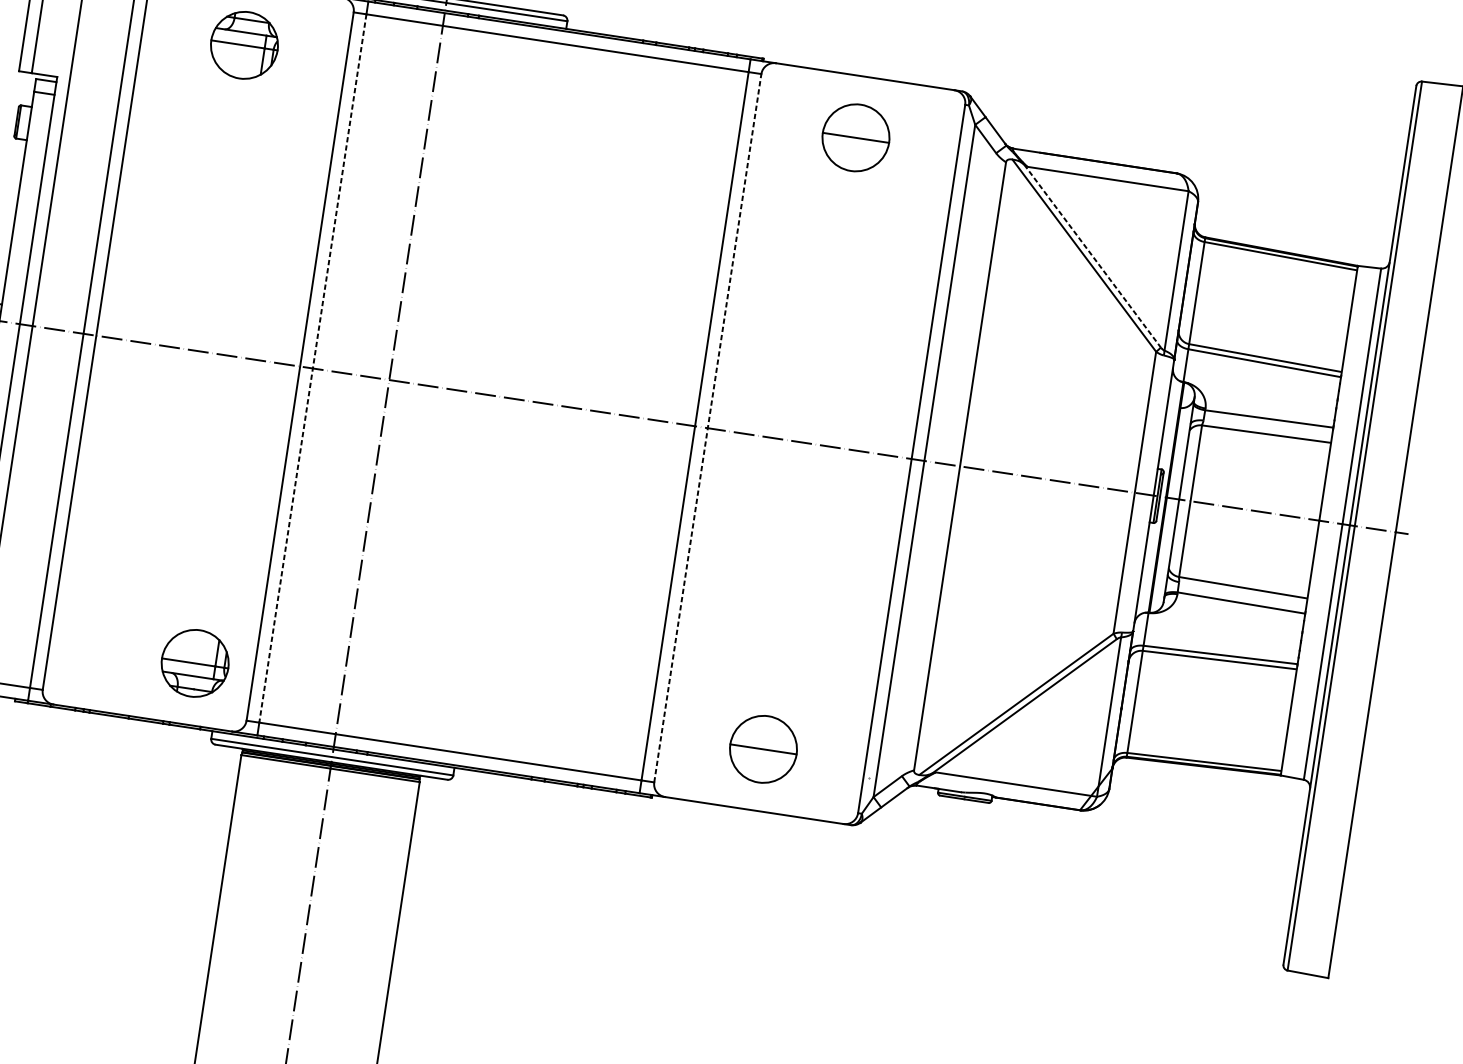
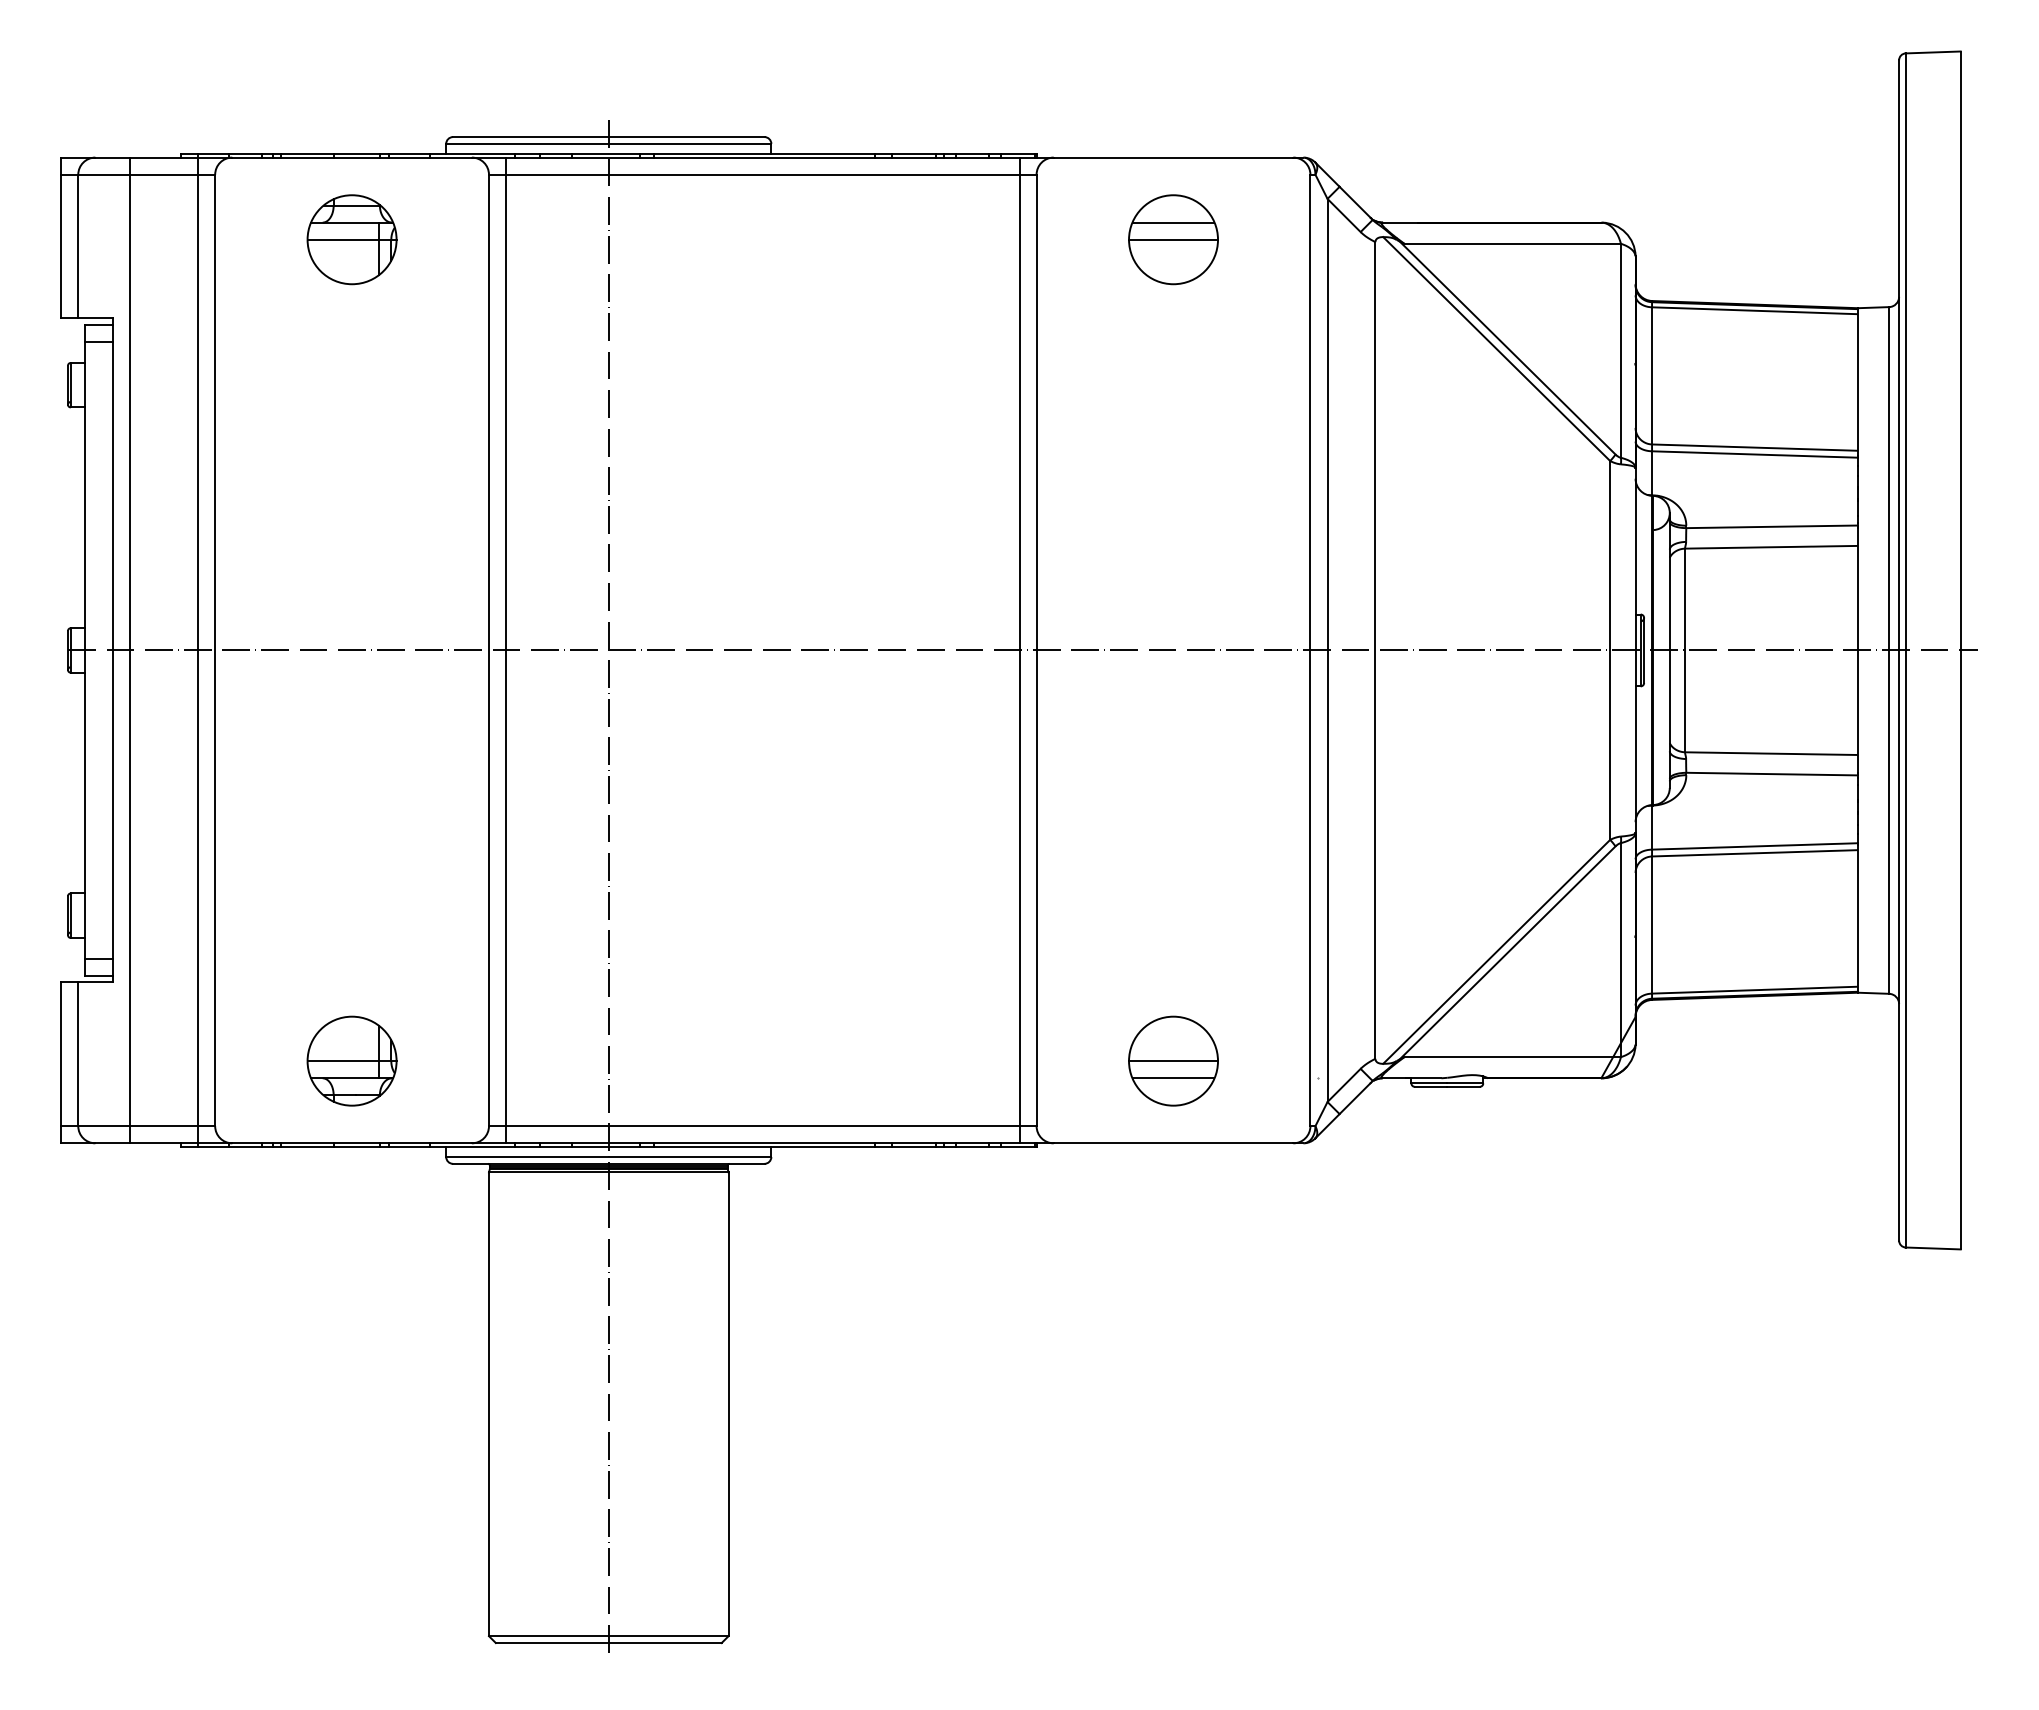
line: (857, 125) -> (1173, 222), added
line: (1092, 256) -> (1507, 348), dashed -> solid
line: (313, 368) -> (506, 650), dashed -> solid
line: (707, 428) -> (1036, 650), dashed -> solid
part: (194, 662) -> (351, 1060), moved
line: (761, 762) -> (1173, 1078), added

